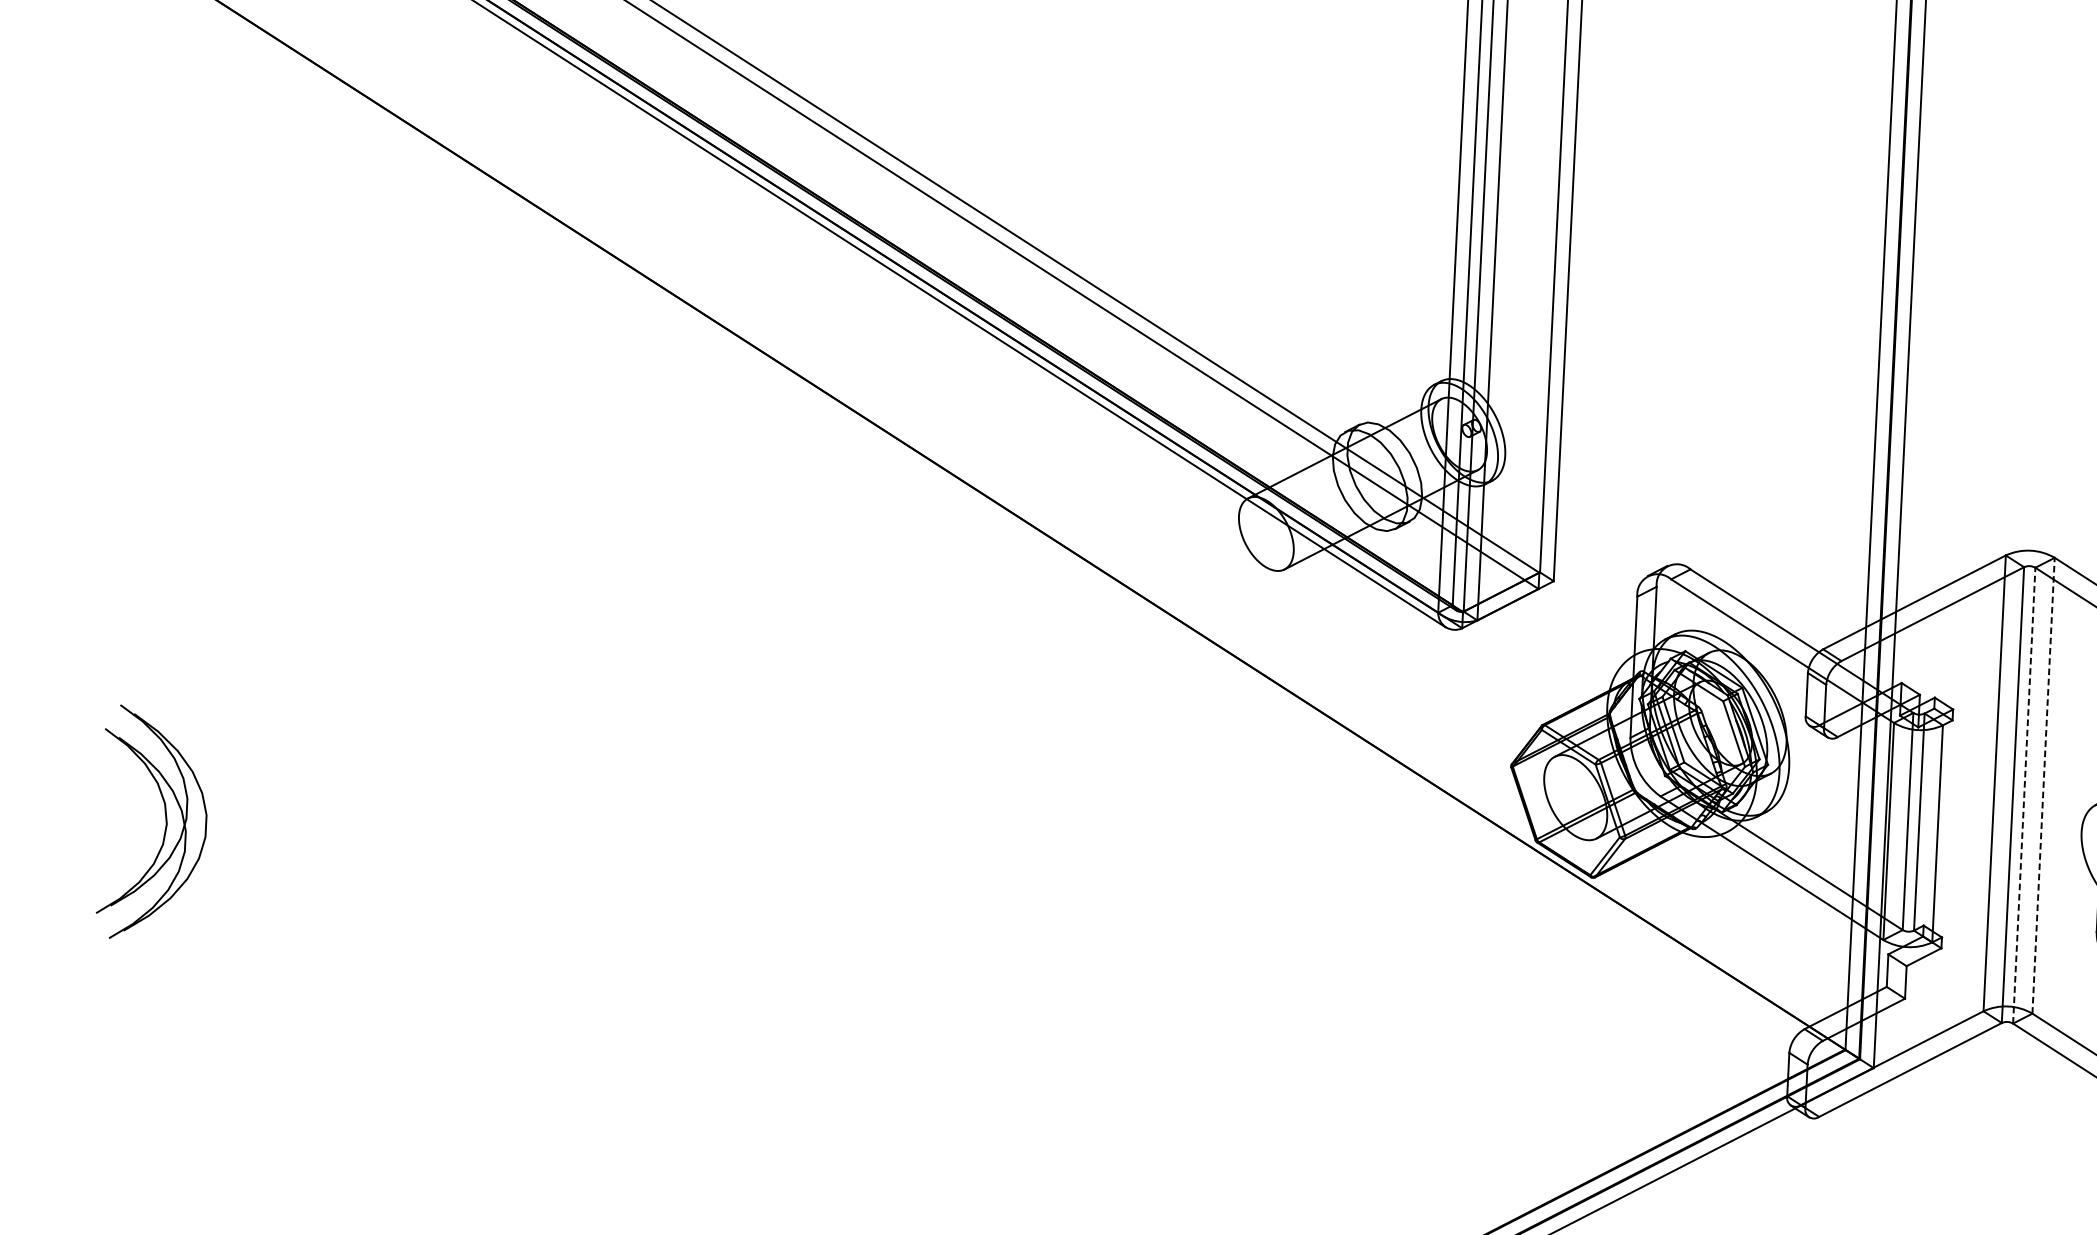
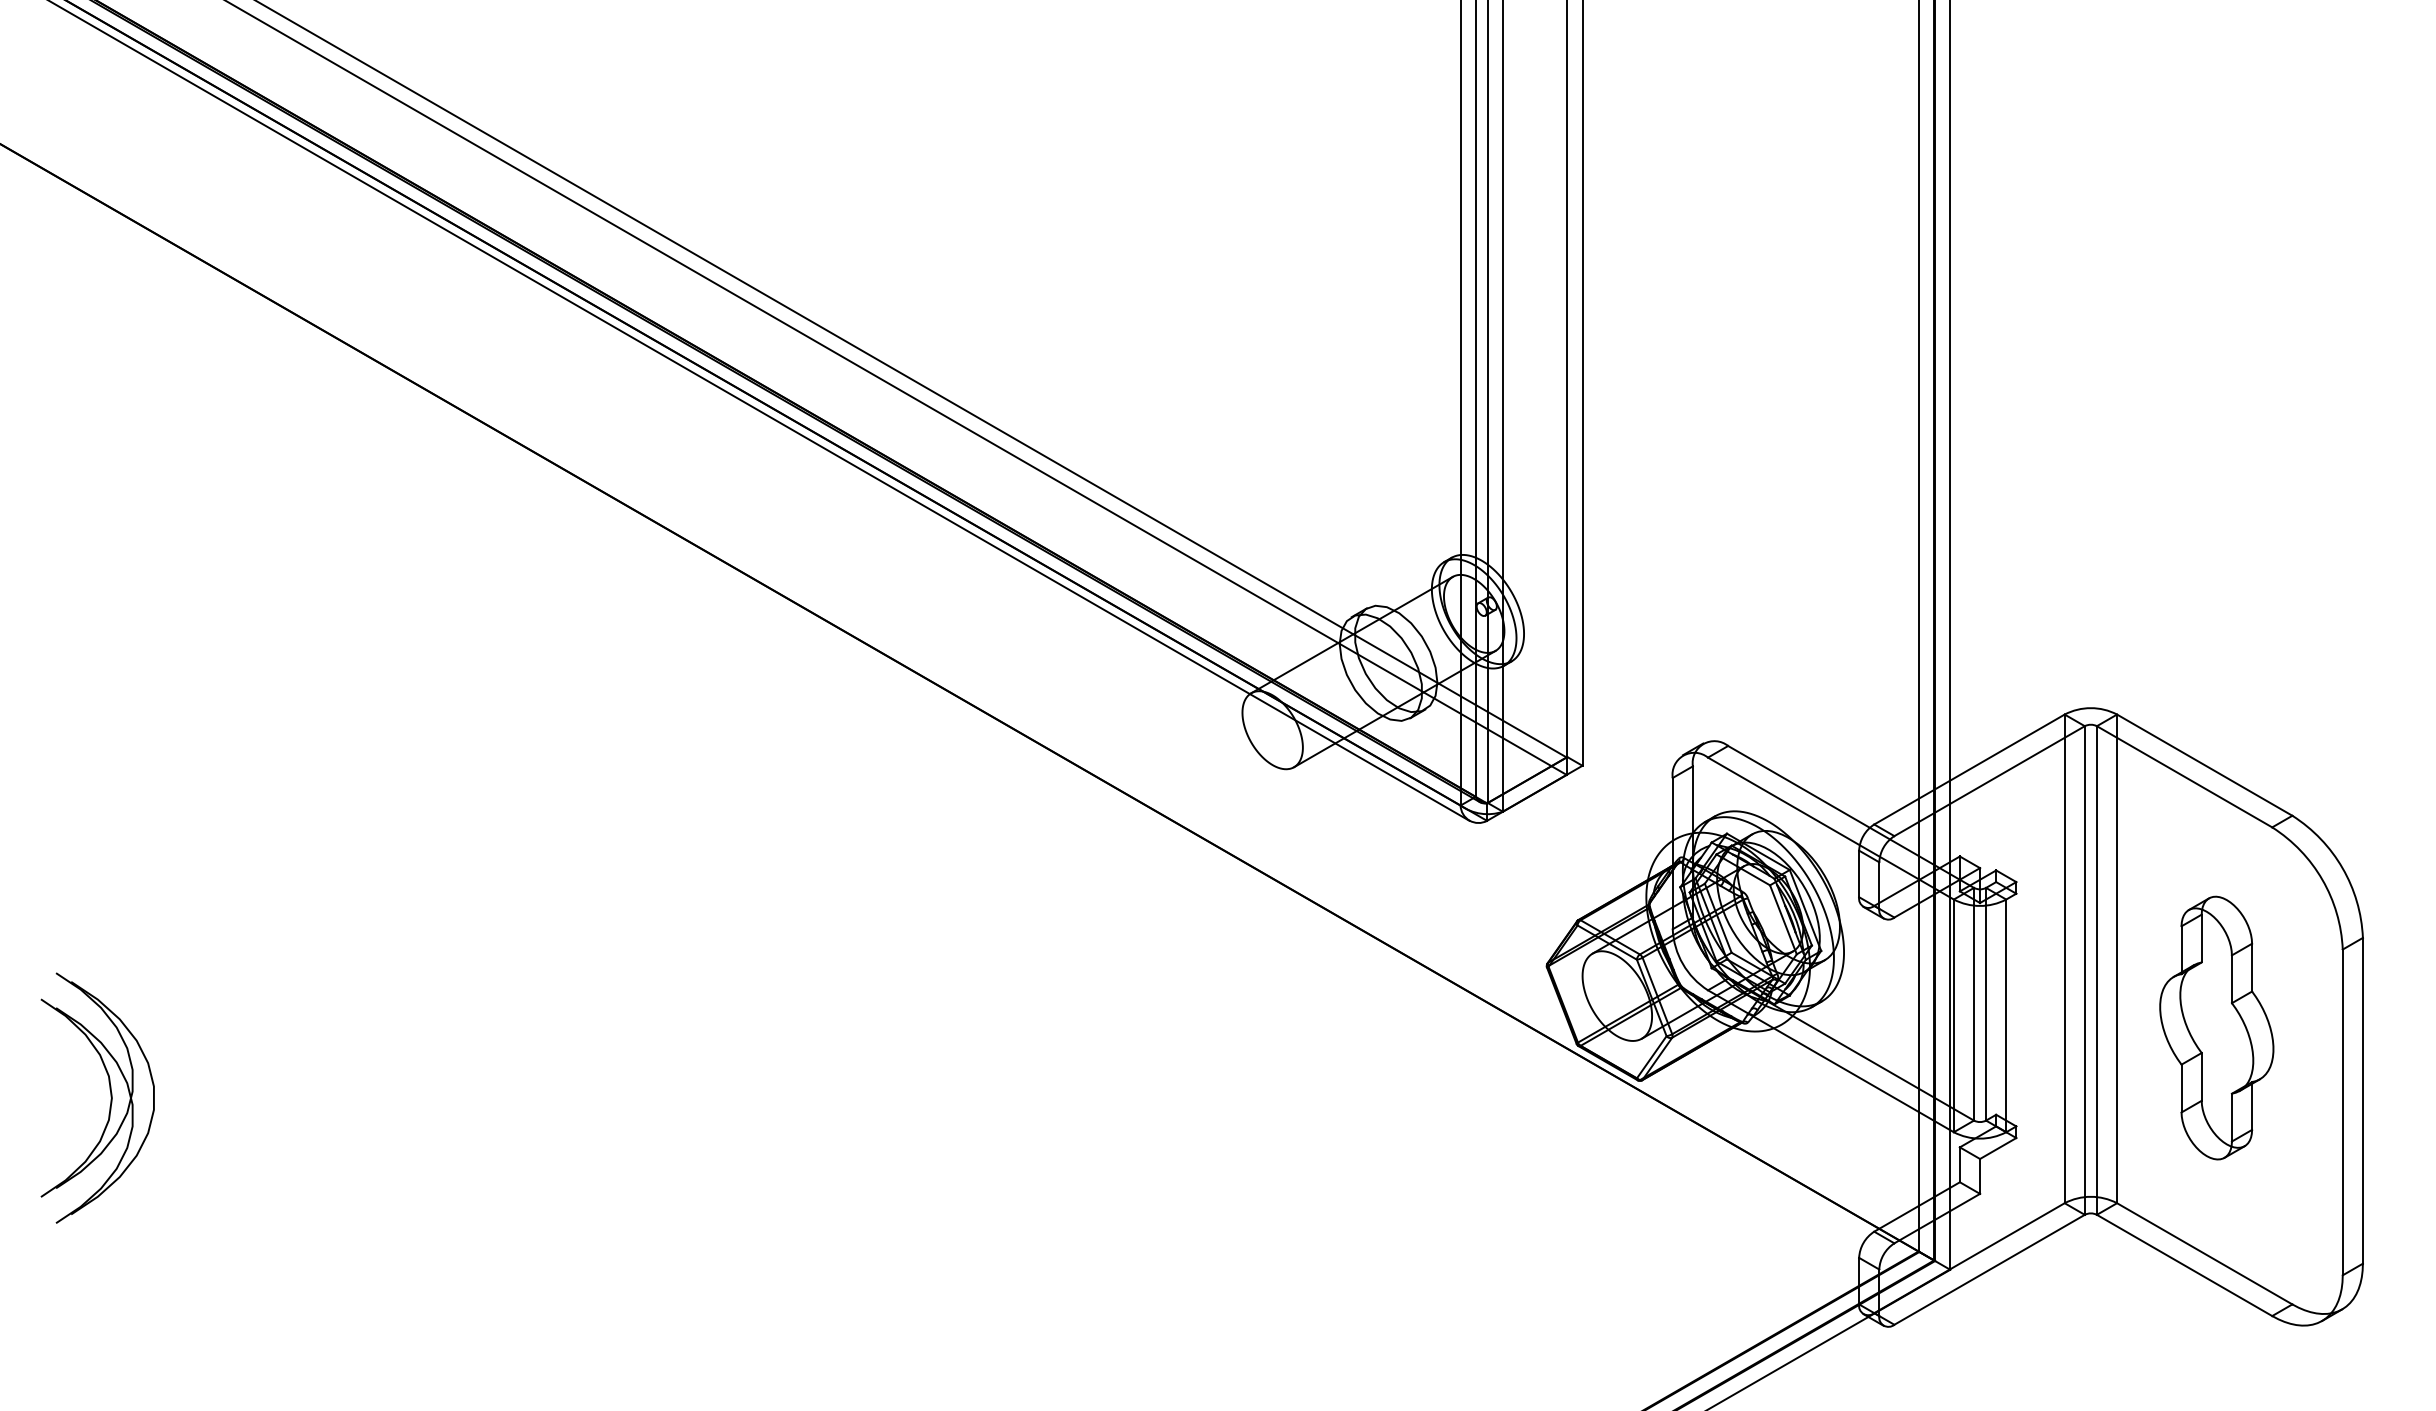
line: (2043, 785) -> (2117, 958), dashed -> solid
line: (2023, 795) -> (2096, 970), dashed -> solid

